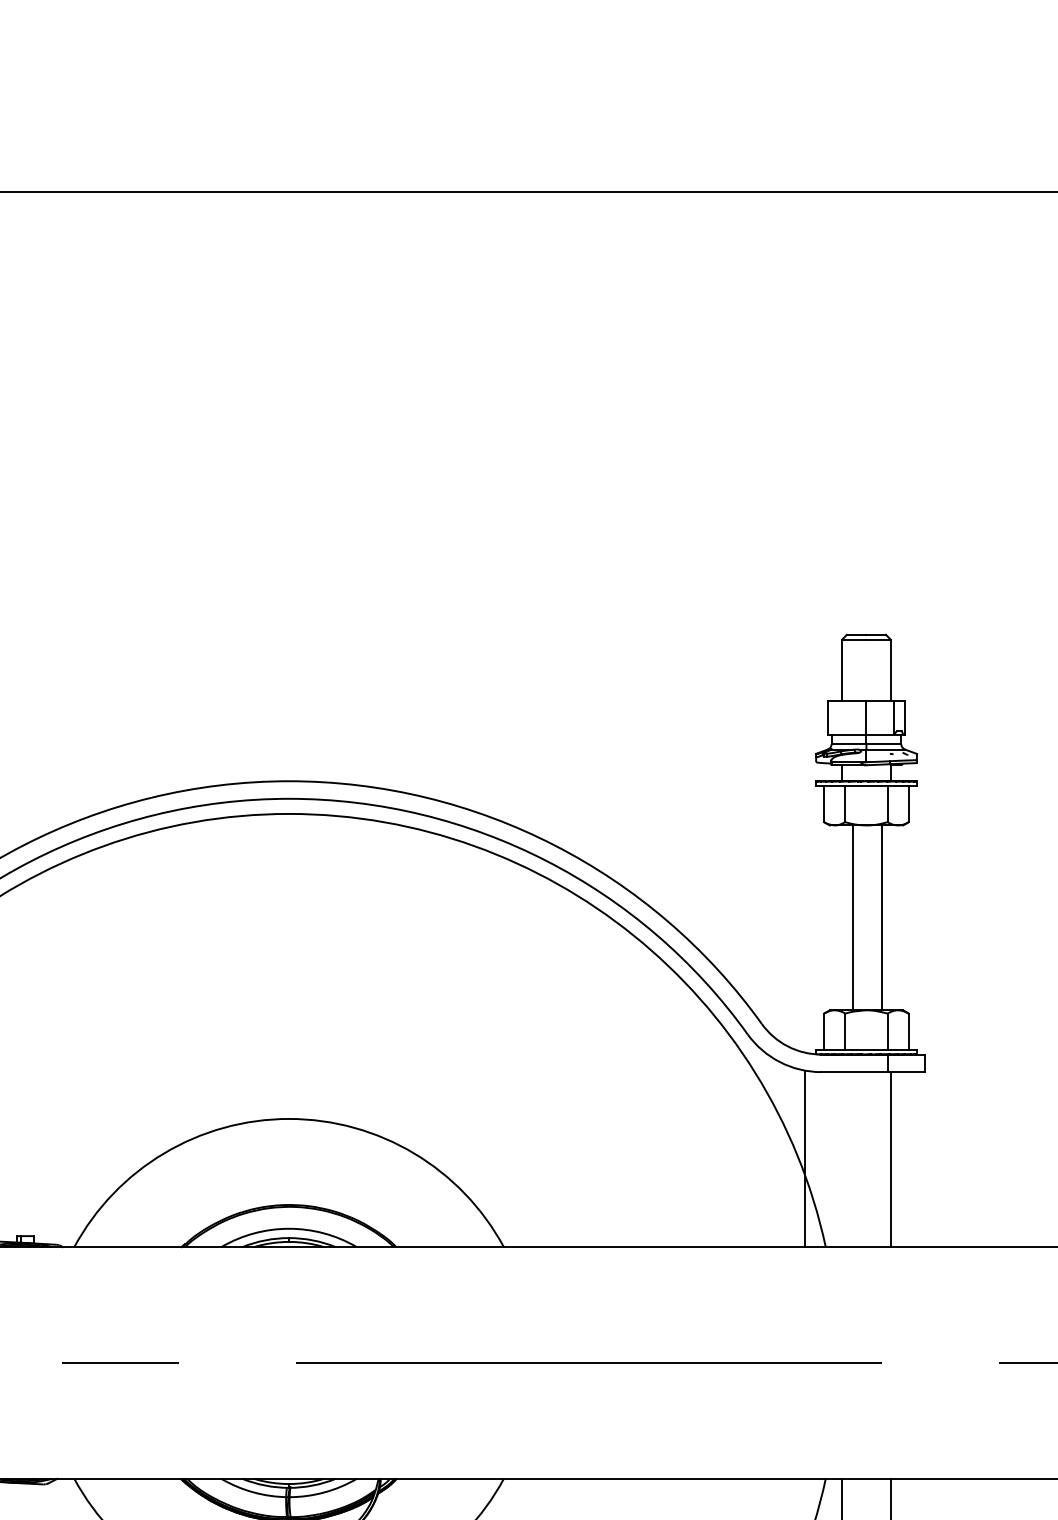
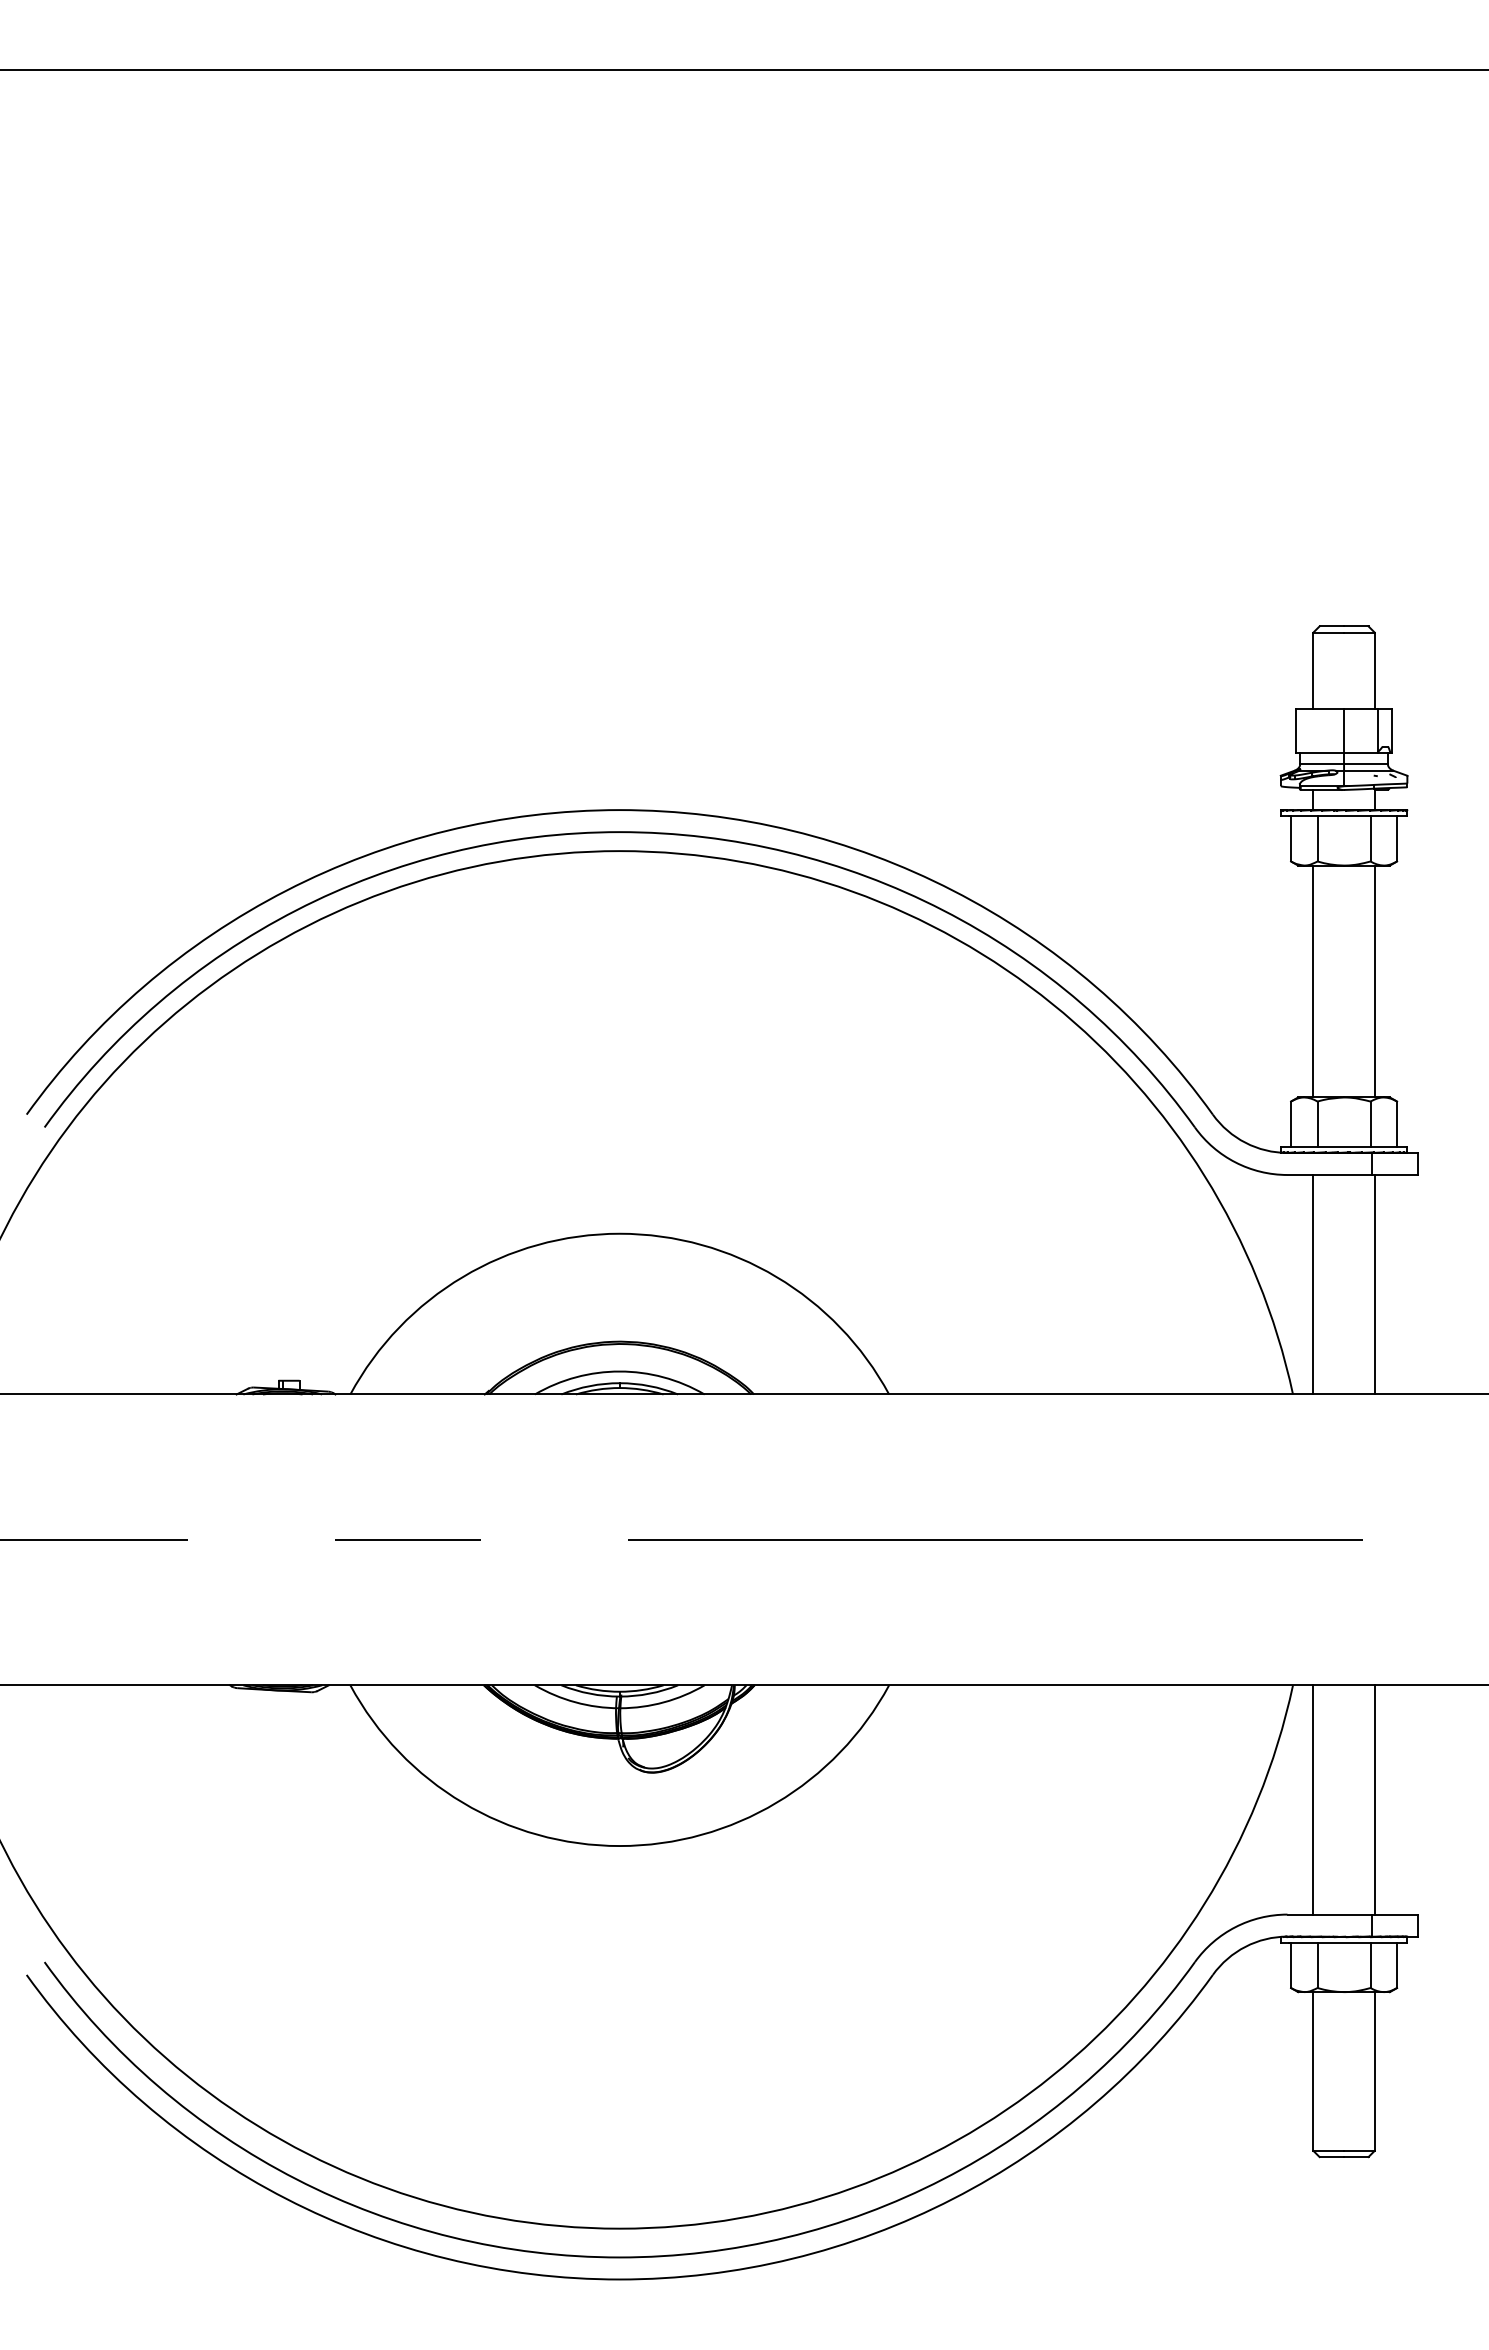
line: (852, 917) -> (1374, 981), moved
line: (881, 917) -> (1313, 981), moved
line: (804, 1159) -> (1313, 1284), moved

